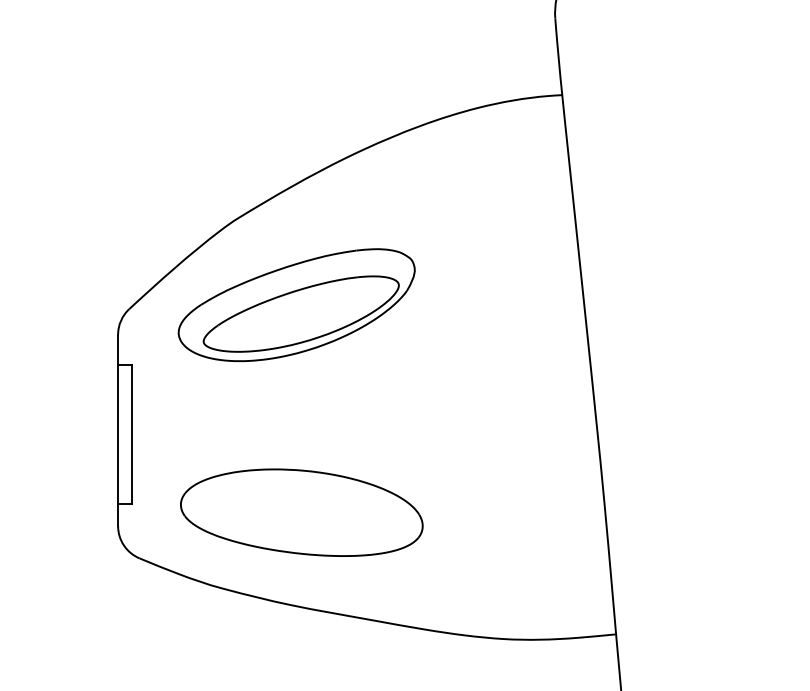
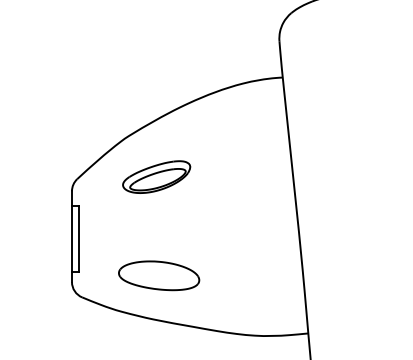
part: (296, 303) -> (156, 176), size x0.6
part: (300, 512) -> (158, 275), size x0.7

